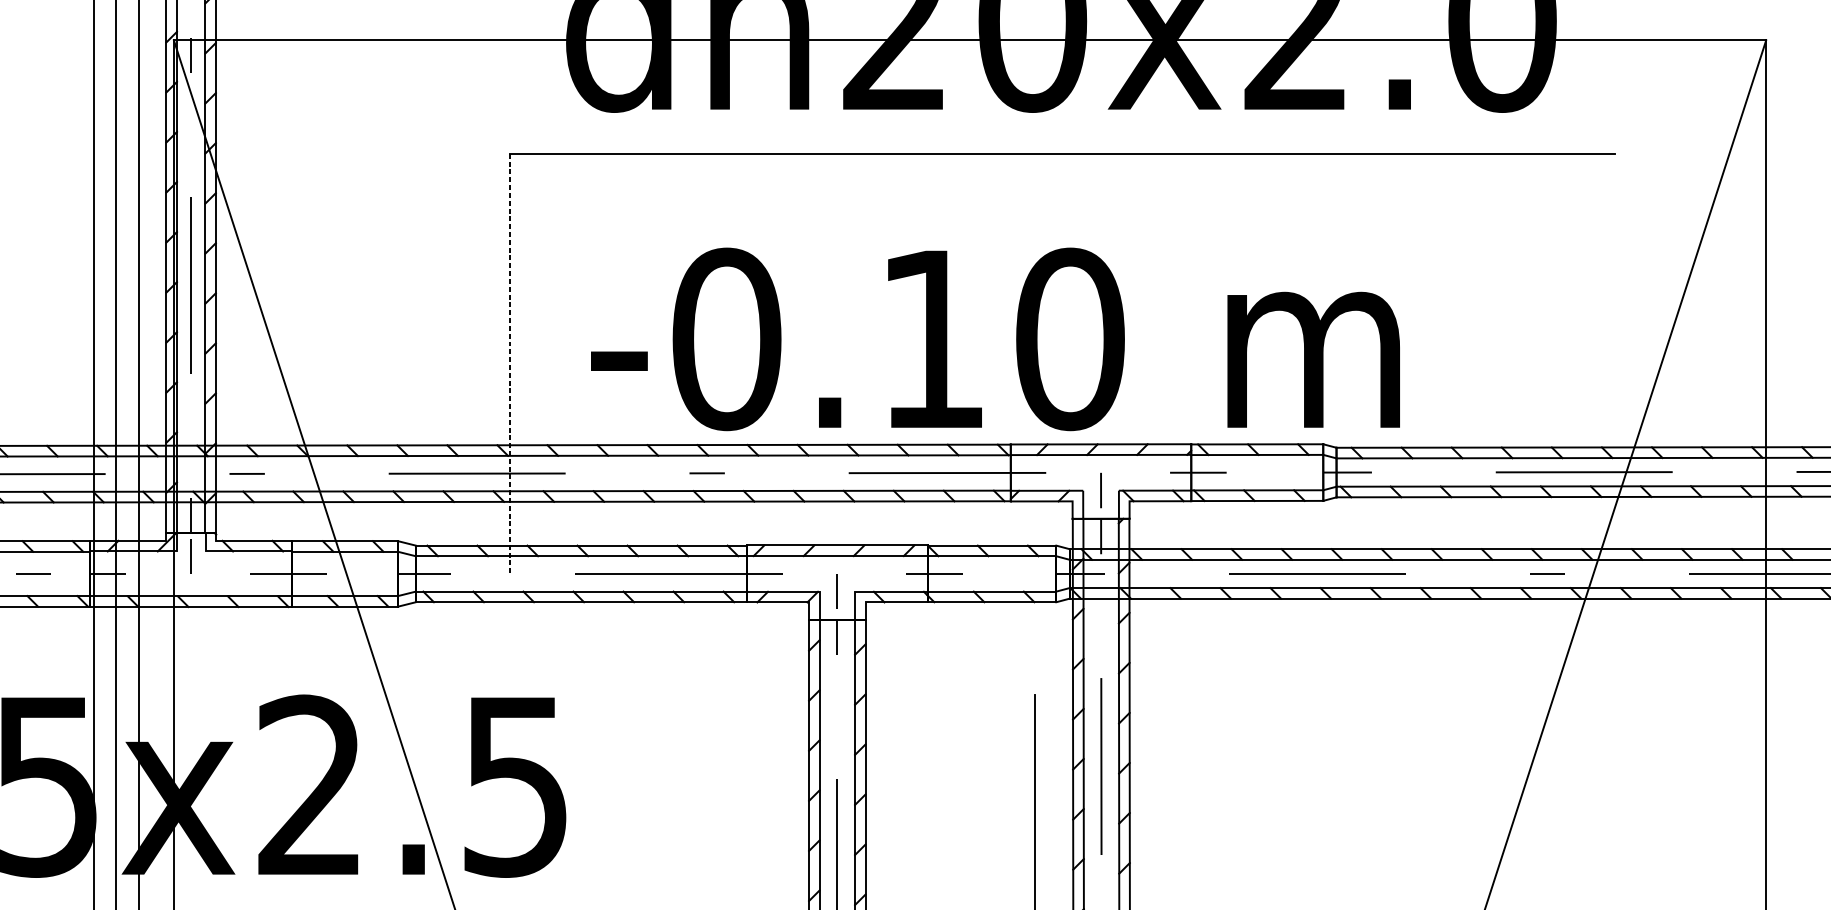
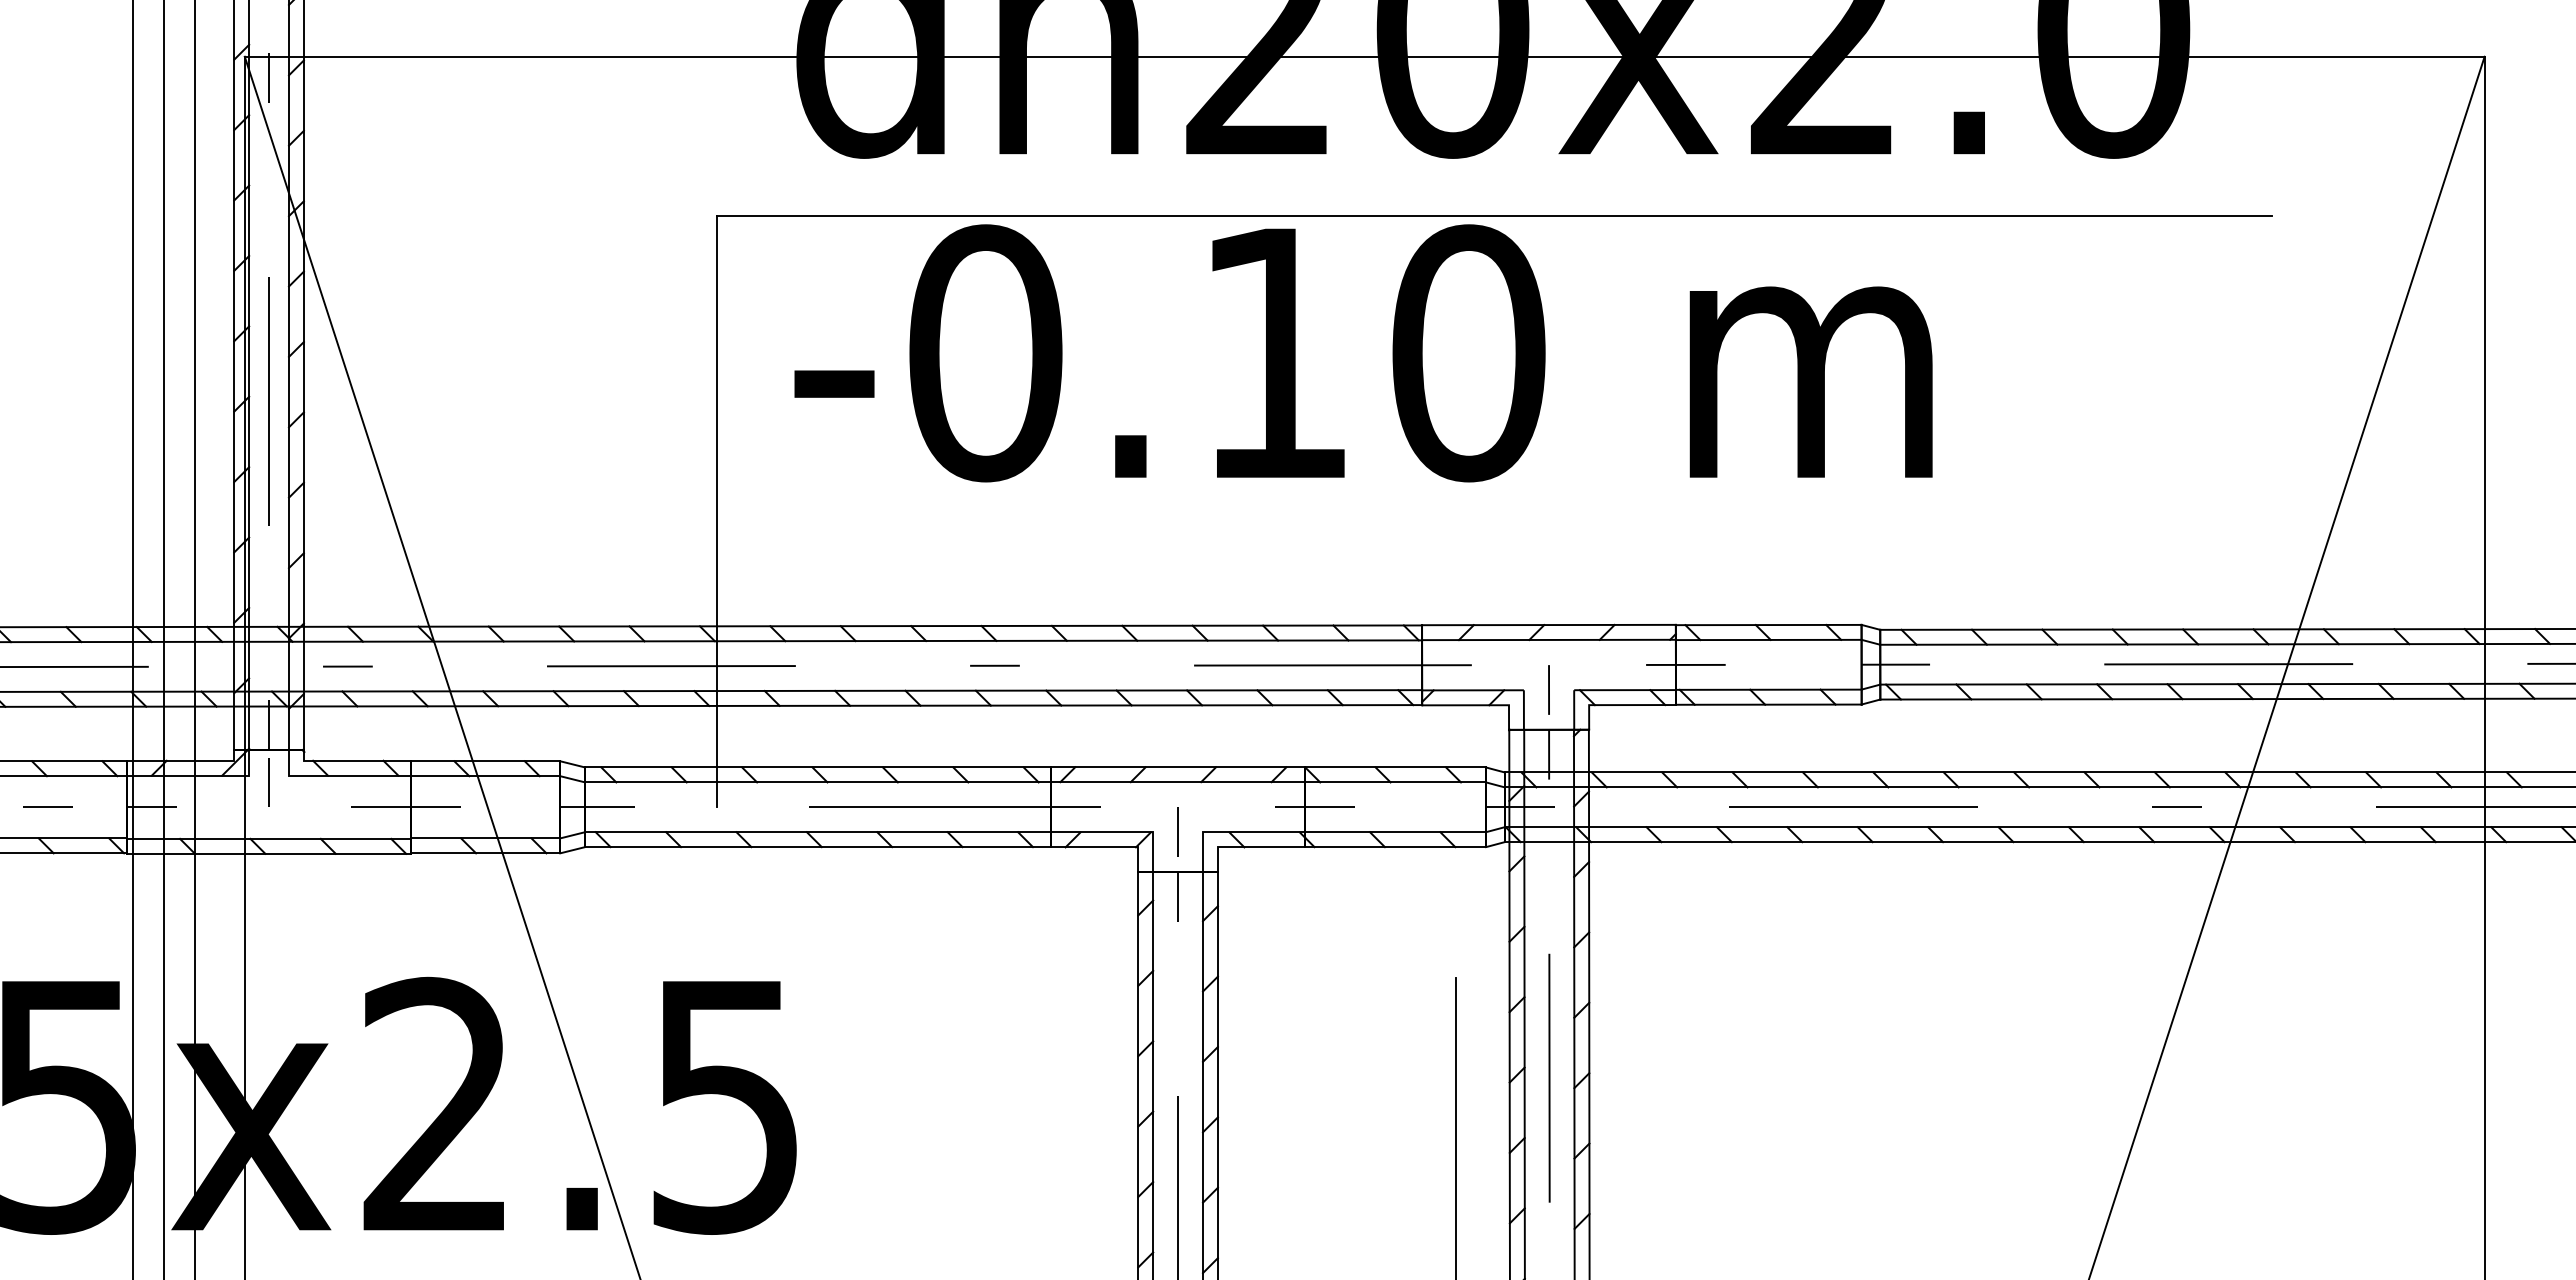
text: (995, 339) -> (1363, 353), moved
line: (509, 364) -> (717, 512), dashed -> solid

